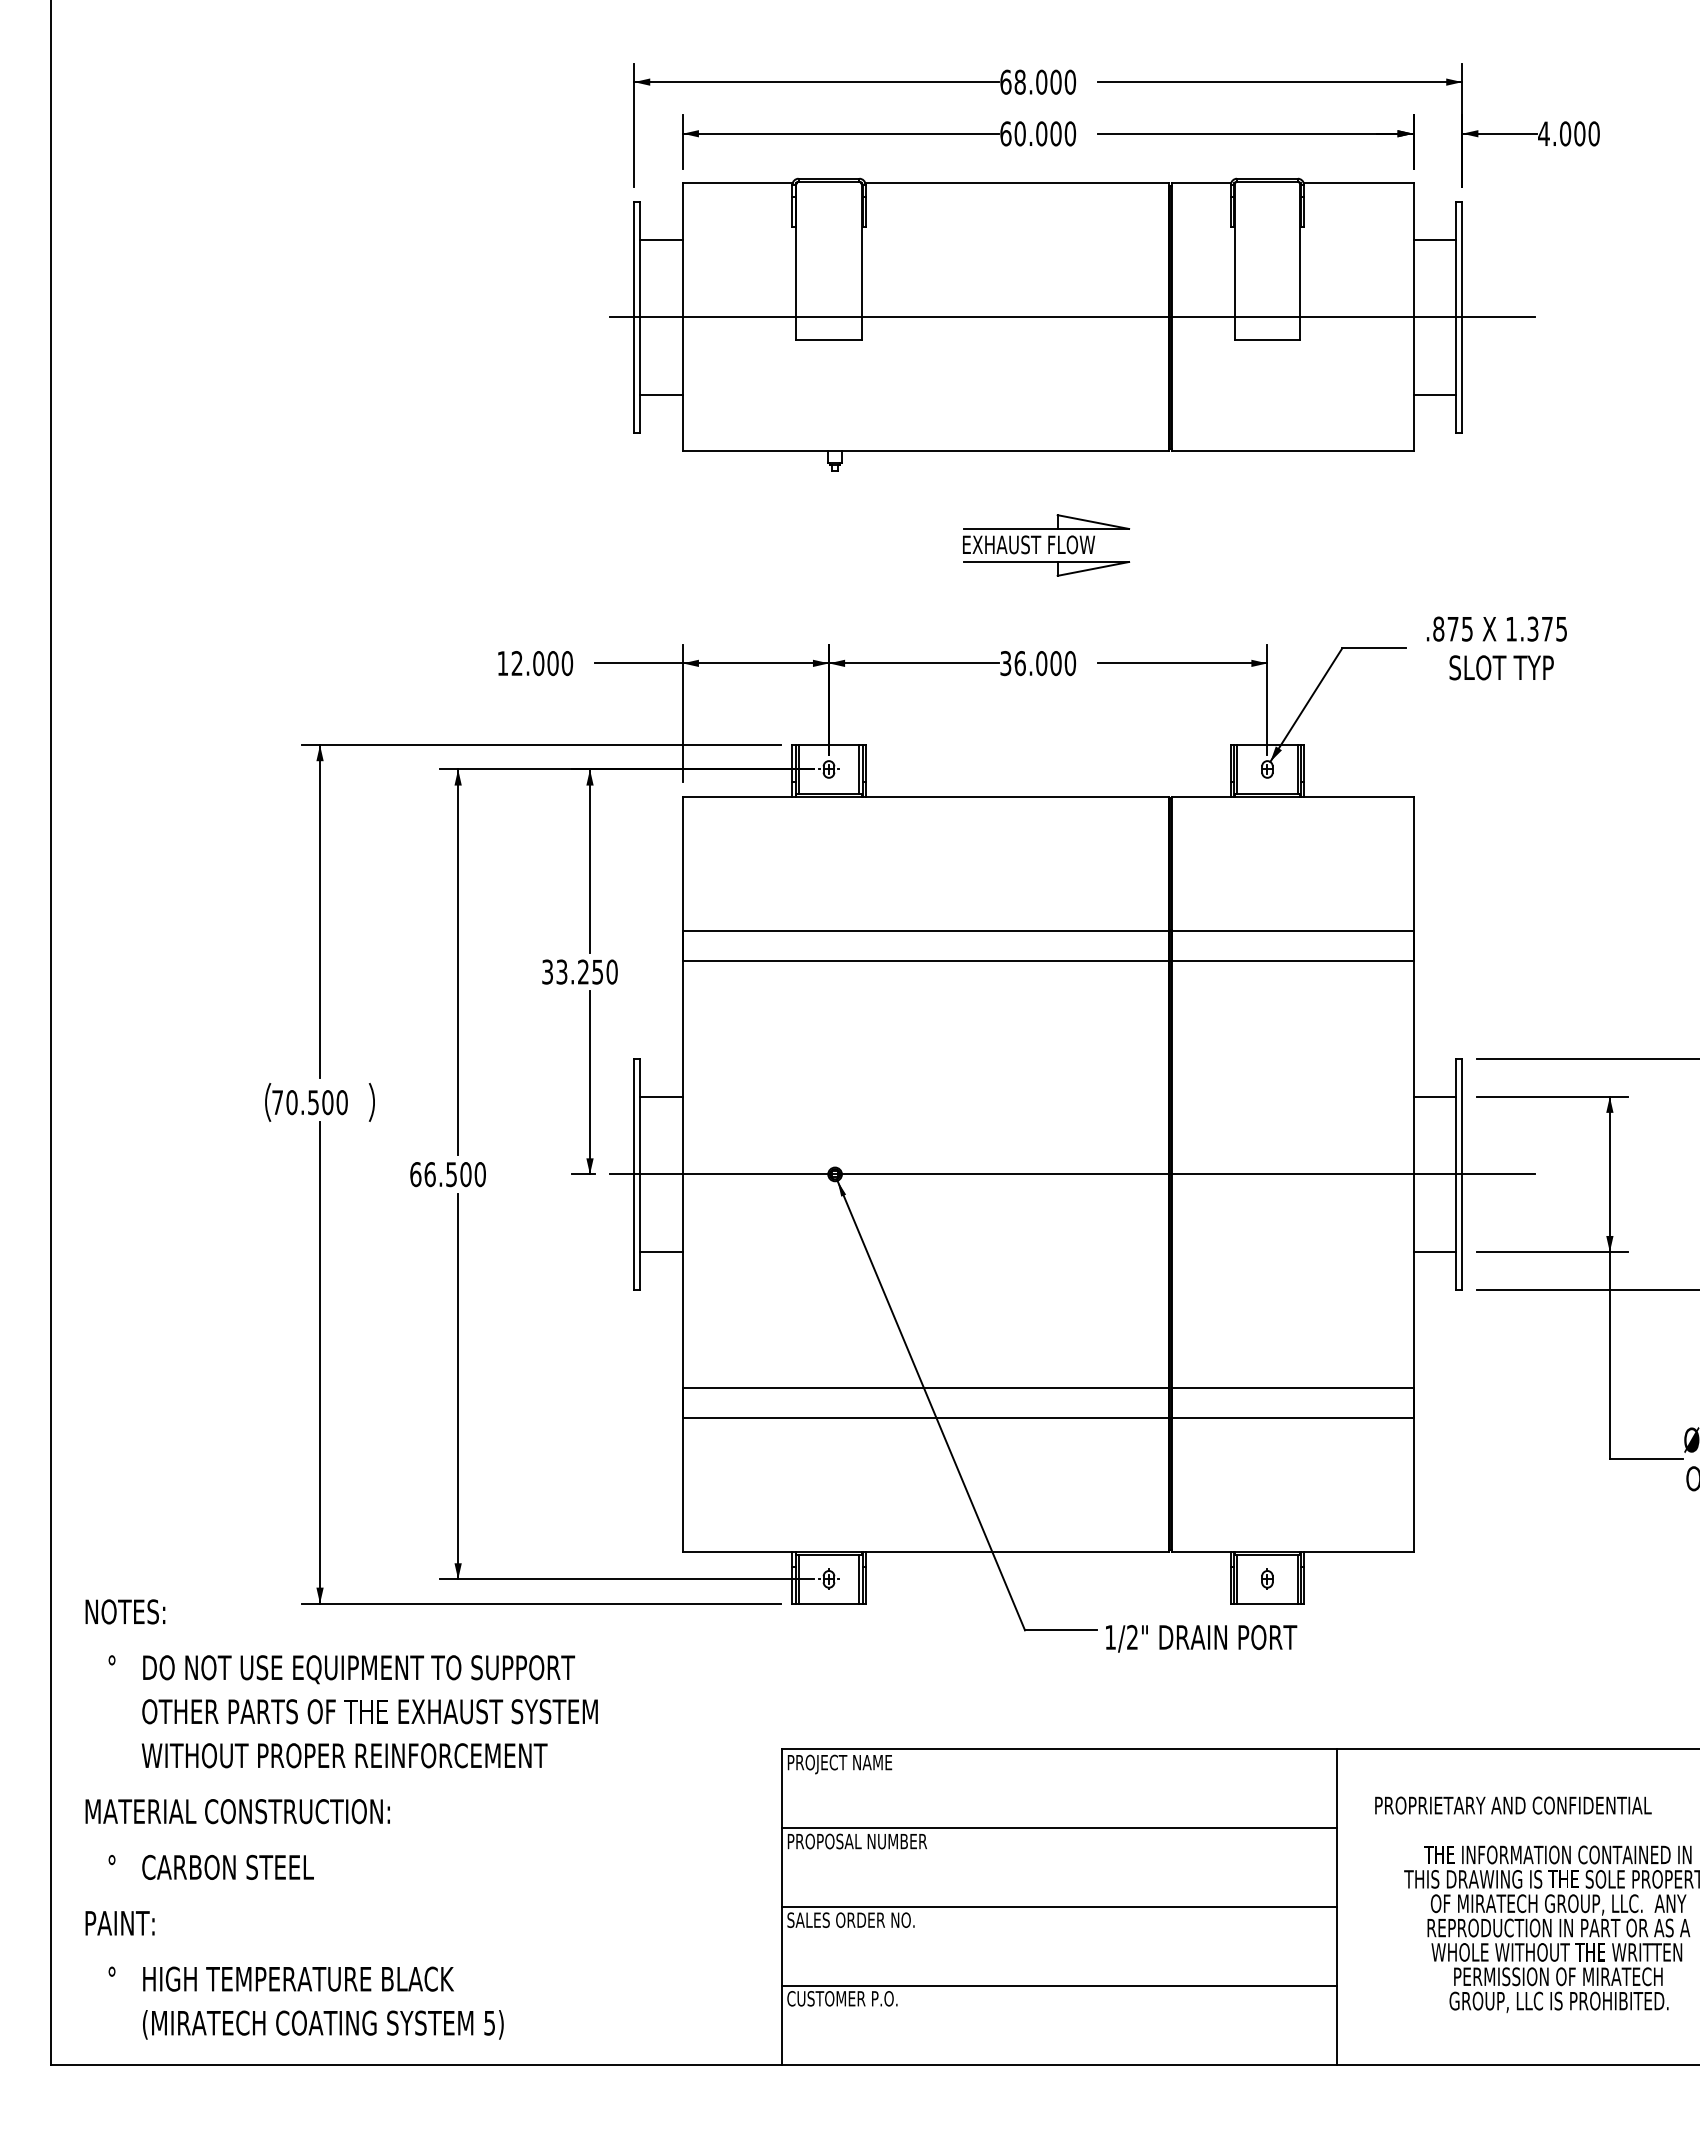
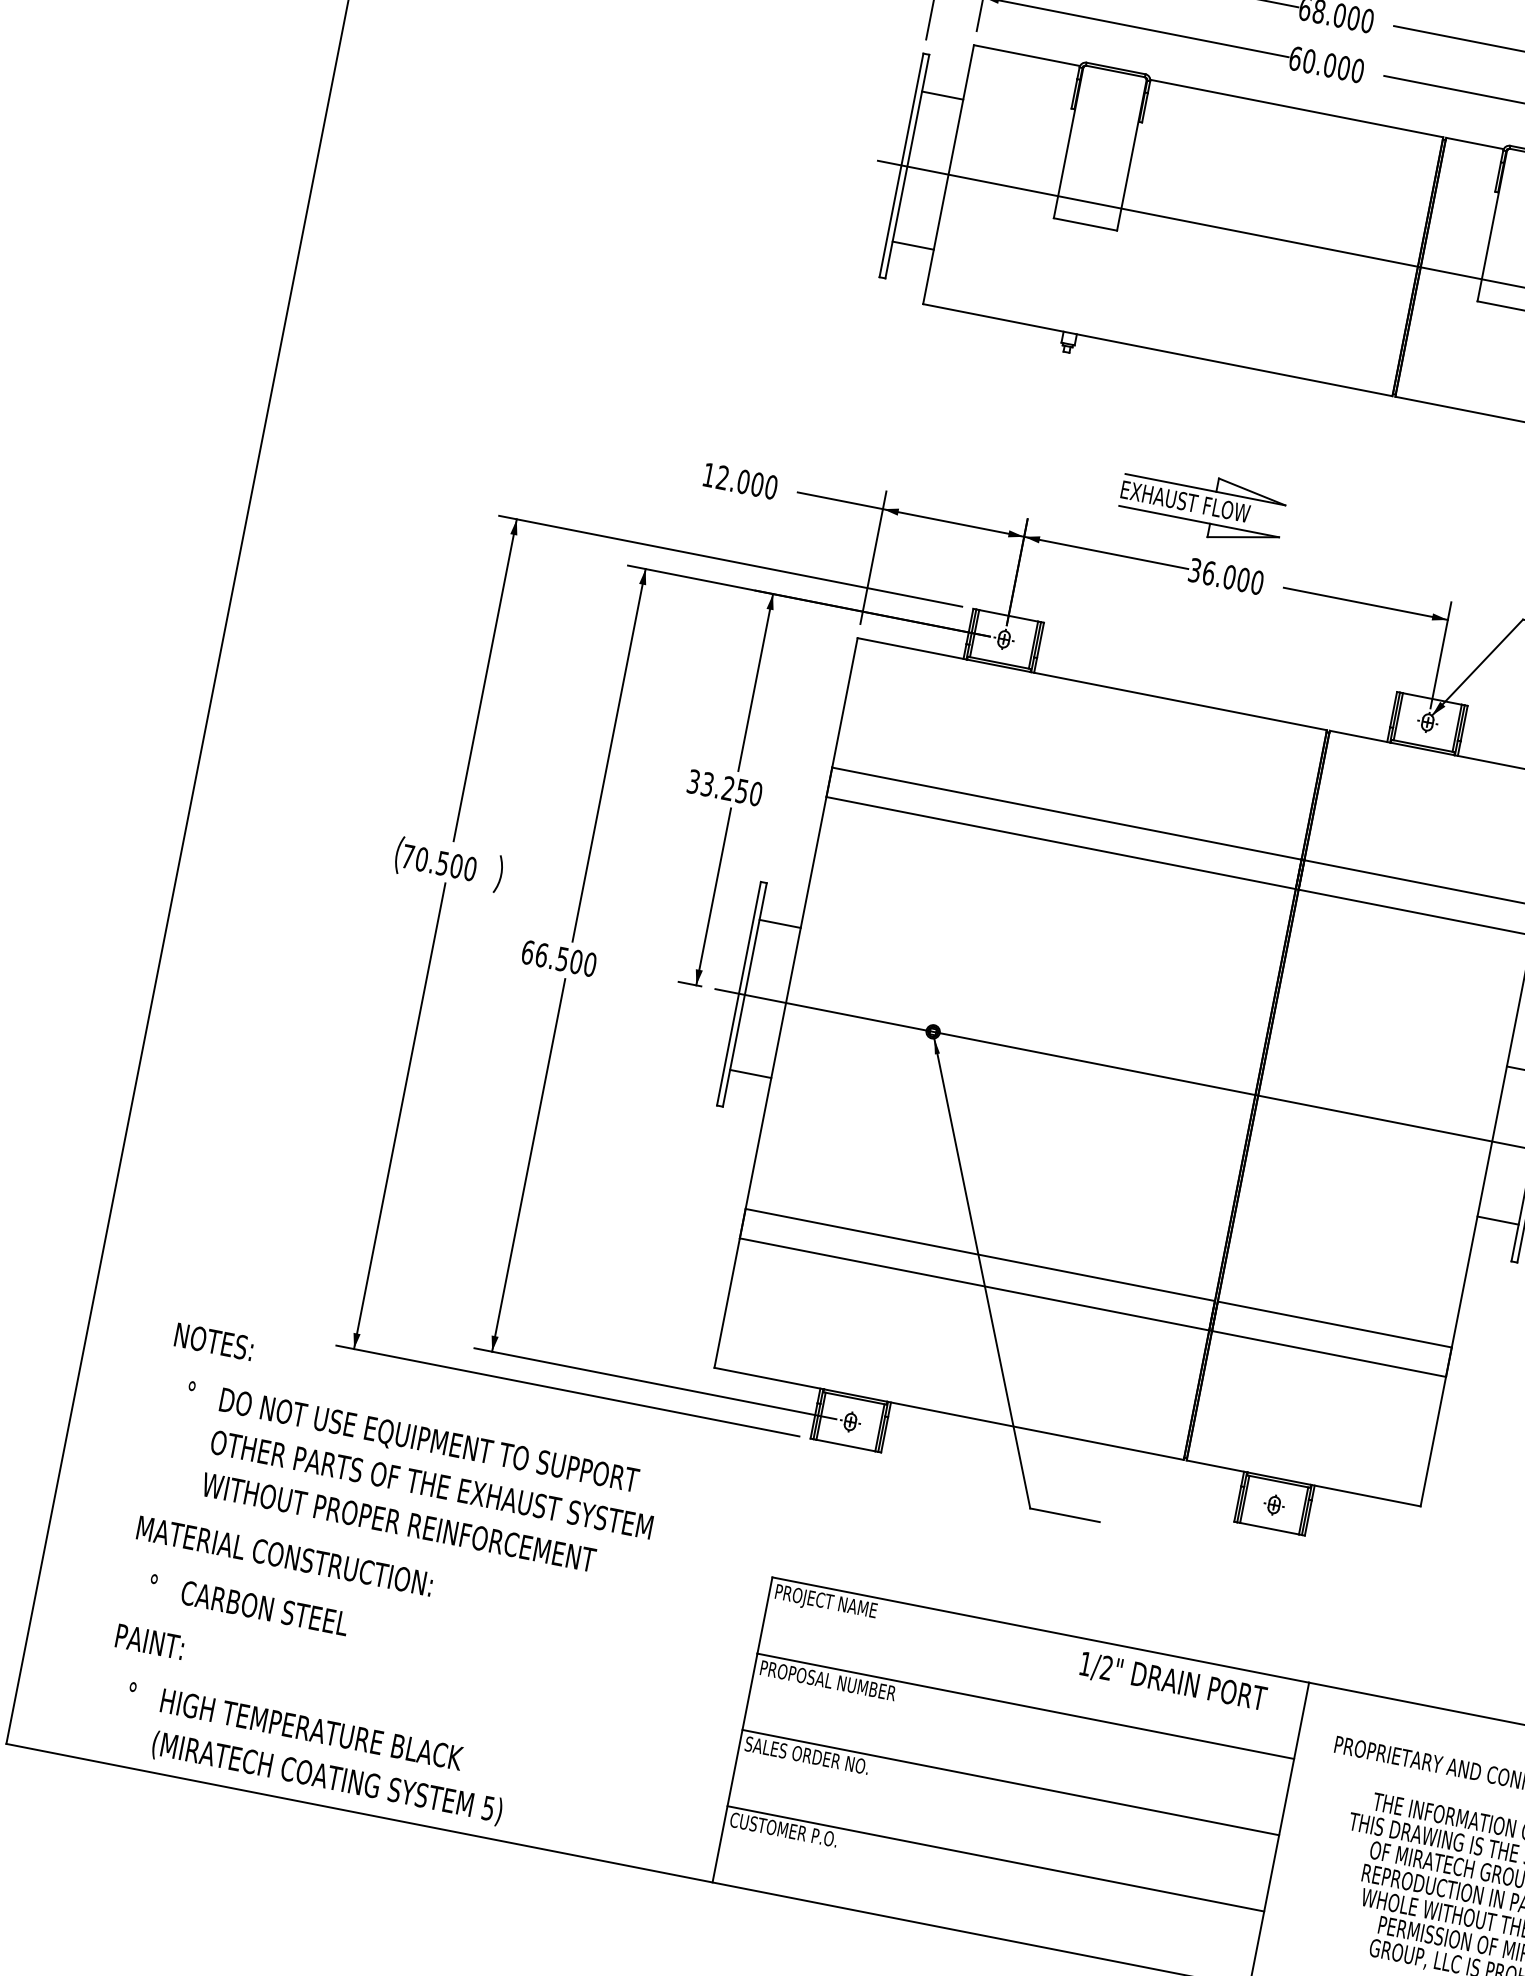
part: (1046, 545) -> (1202, 505), moved
text: (1201, 1638) -> (1173, 1682), moved
text: (341, 1819) -> (383, 1583), moved

